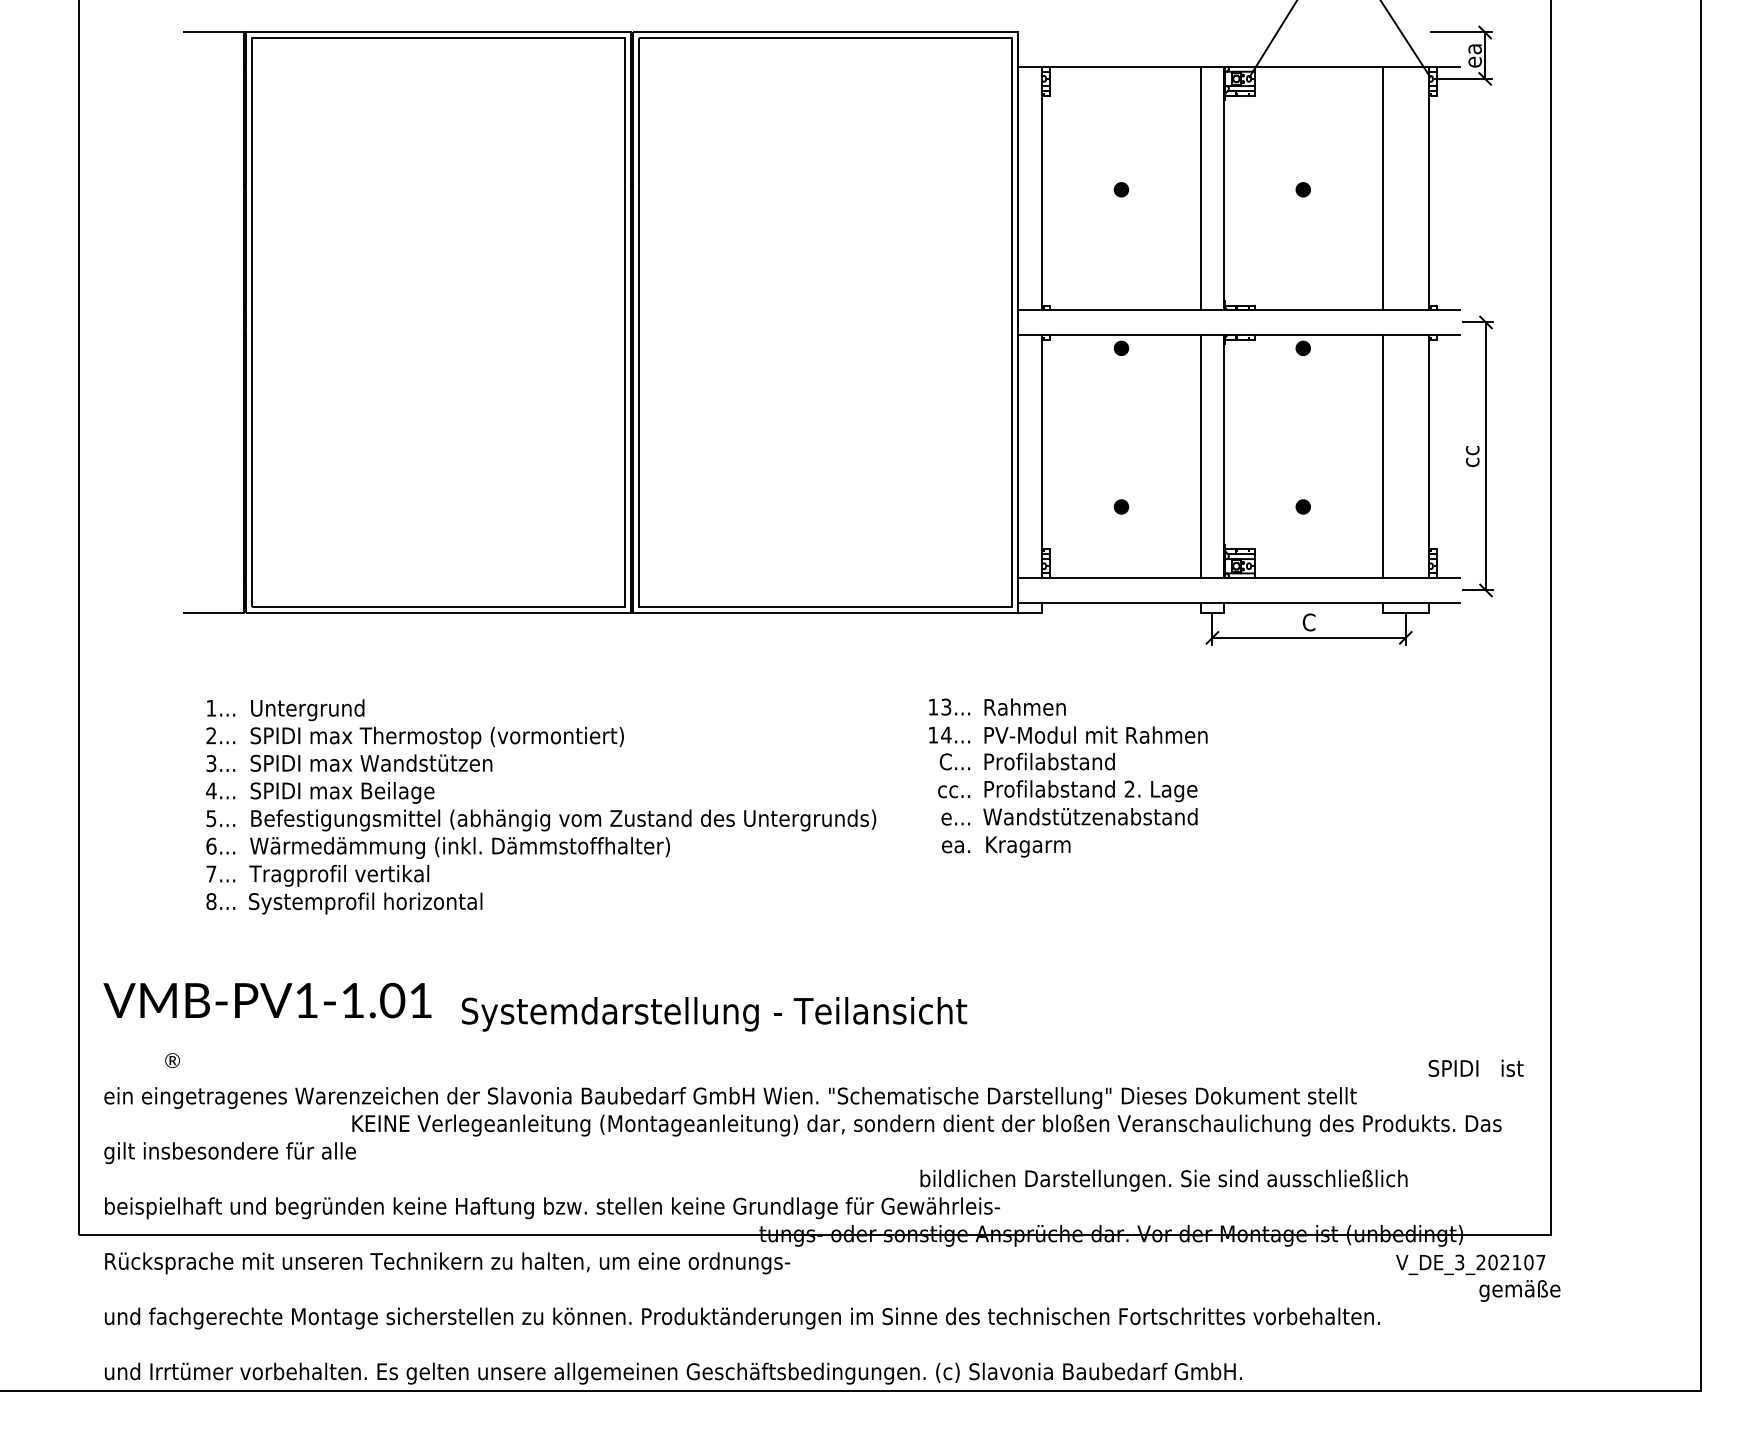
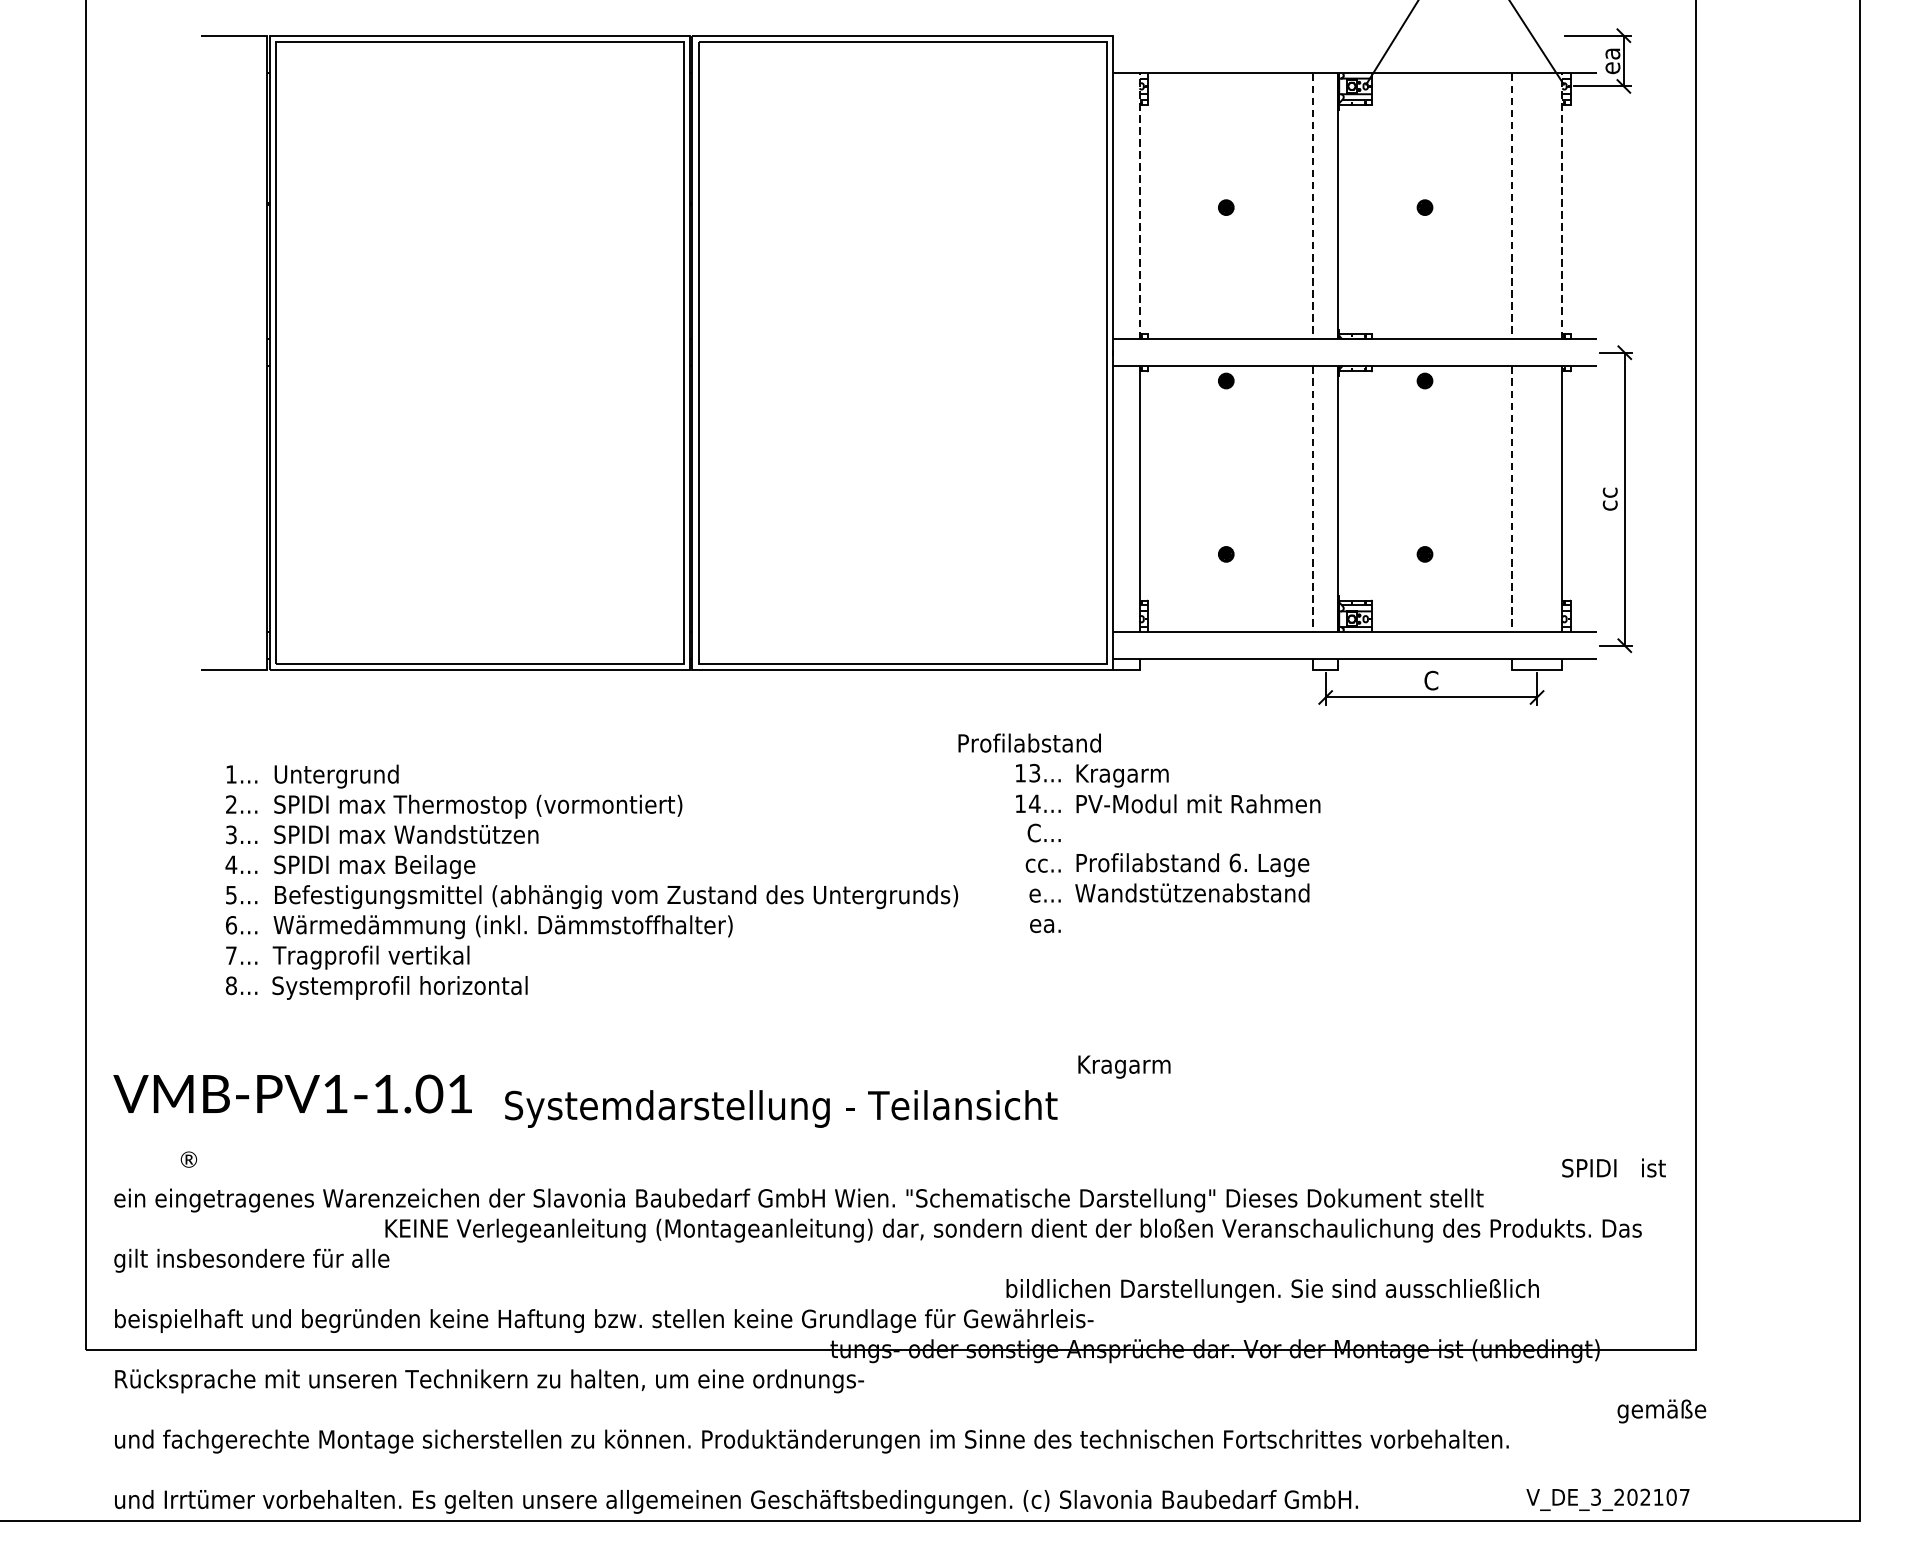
line: (1042, 188) -> (1139, 206), solid -> dashed
line: (1200, 188) -> (1312, 206), solid -> dashed
line: (1382, 188) -> (1511, 206), solid -> dashed
line: (1429, 188) -> (1562, 206), solid -> dashed
line: (1200, 456) -> (1312, 499), solid -> dashed
line: (1382, 456) -> (1511, 499), solid -> dashed
text: (1027, 709) -> (1123, 775), Rahmen -> Kragarm
text: (1049, 761) -> (1029, 743), moved
text: (1129, 788) -> (1235, 862), 2. -> 6.
text: (1028, 846) -> (1124, 1066), moved
text: (1470, 1264) -> (1607, 1499), moved

